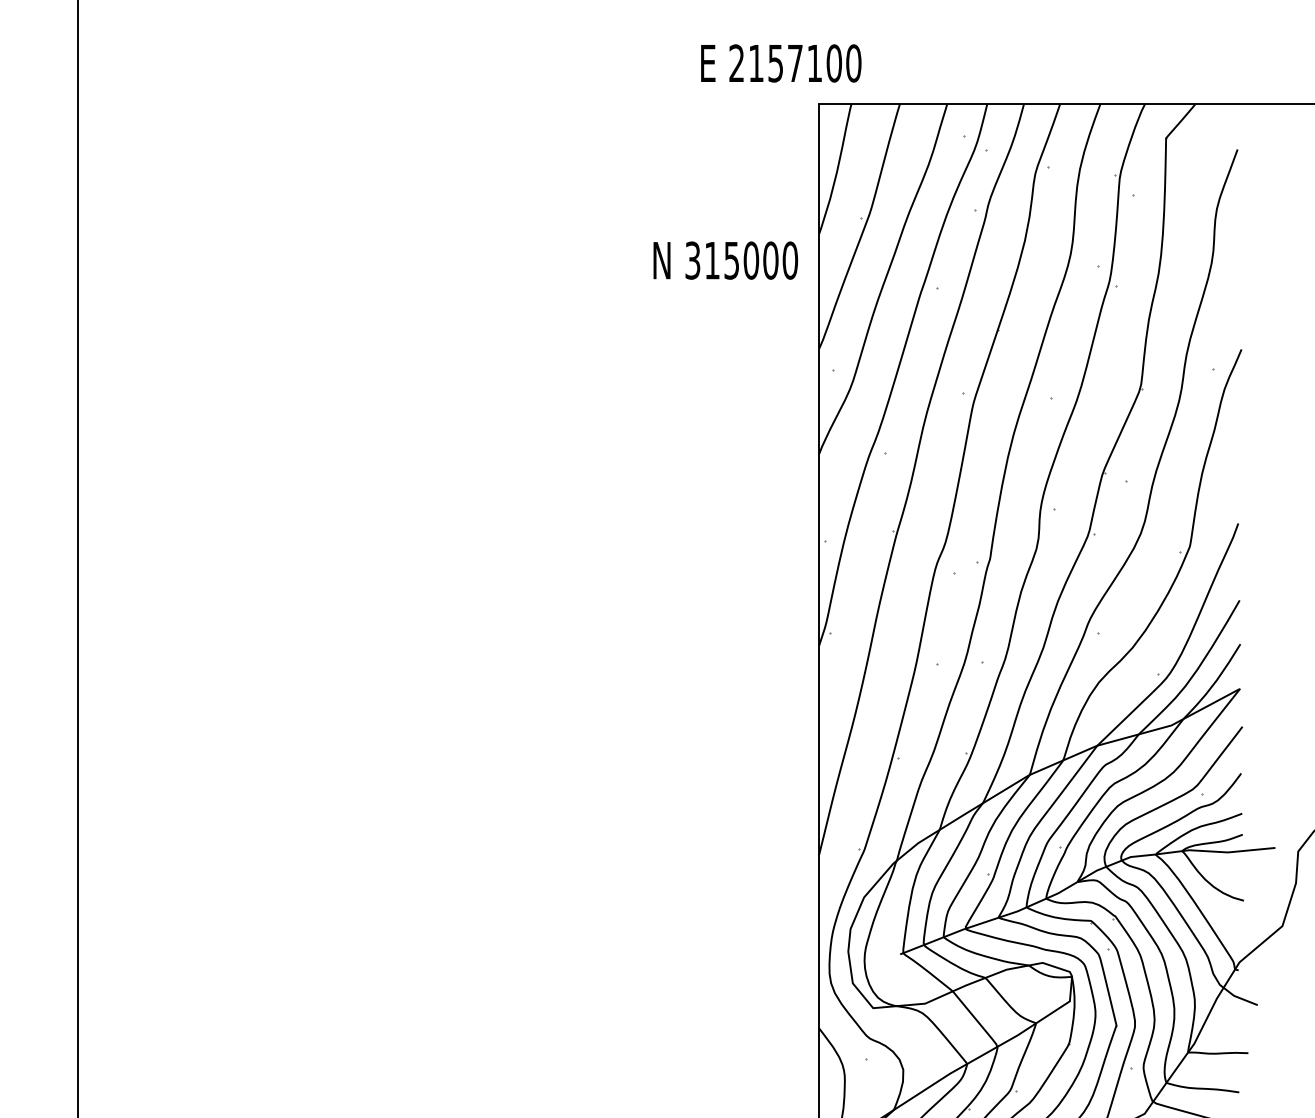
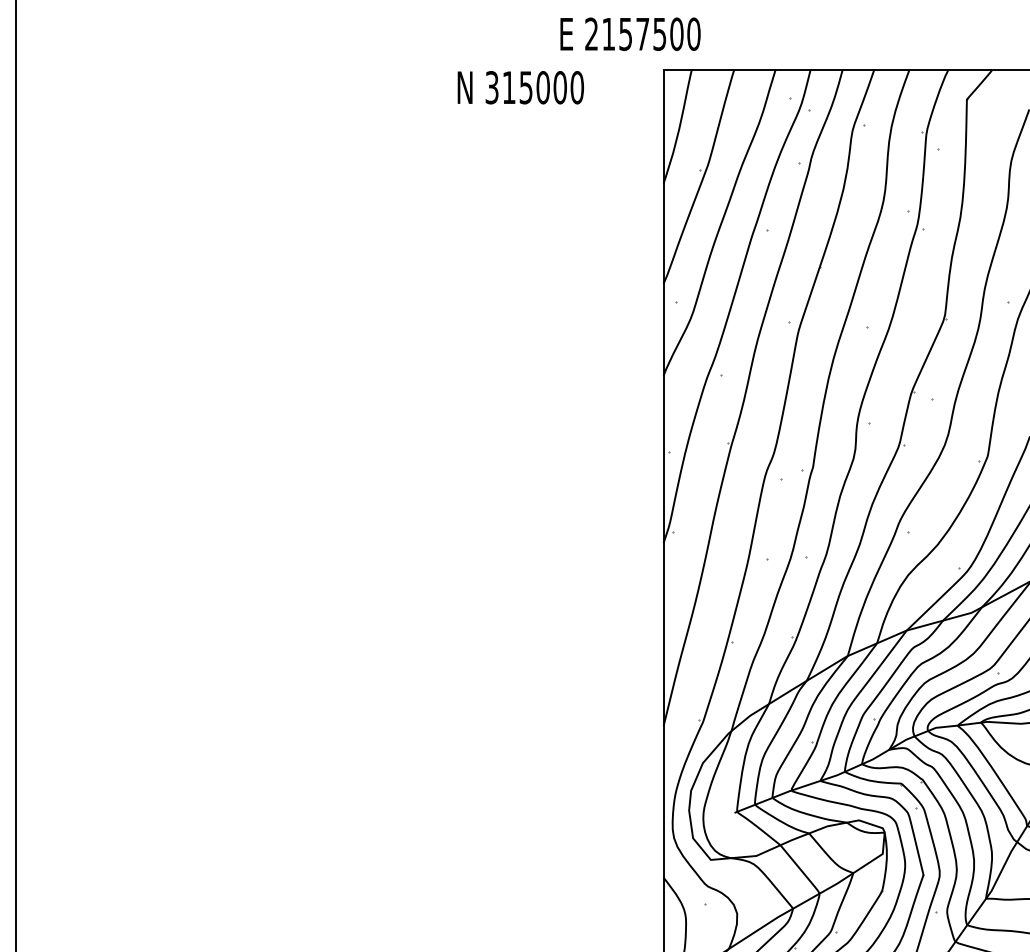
text: (814, 63) -> (659, 34), 2157100 -> 2157500
text: (725, 260) -> (520, 87), moved

